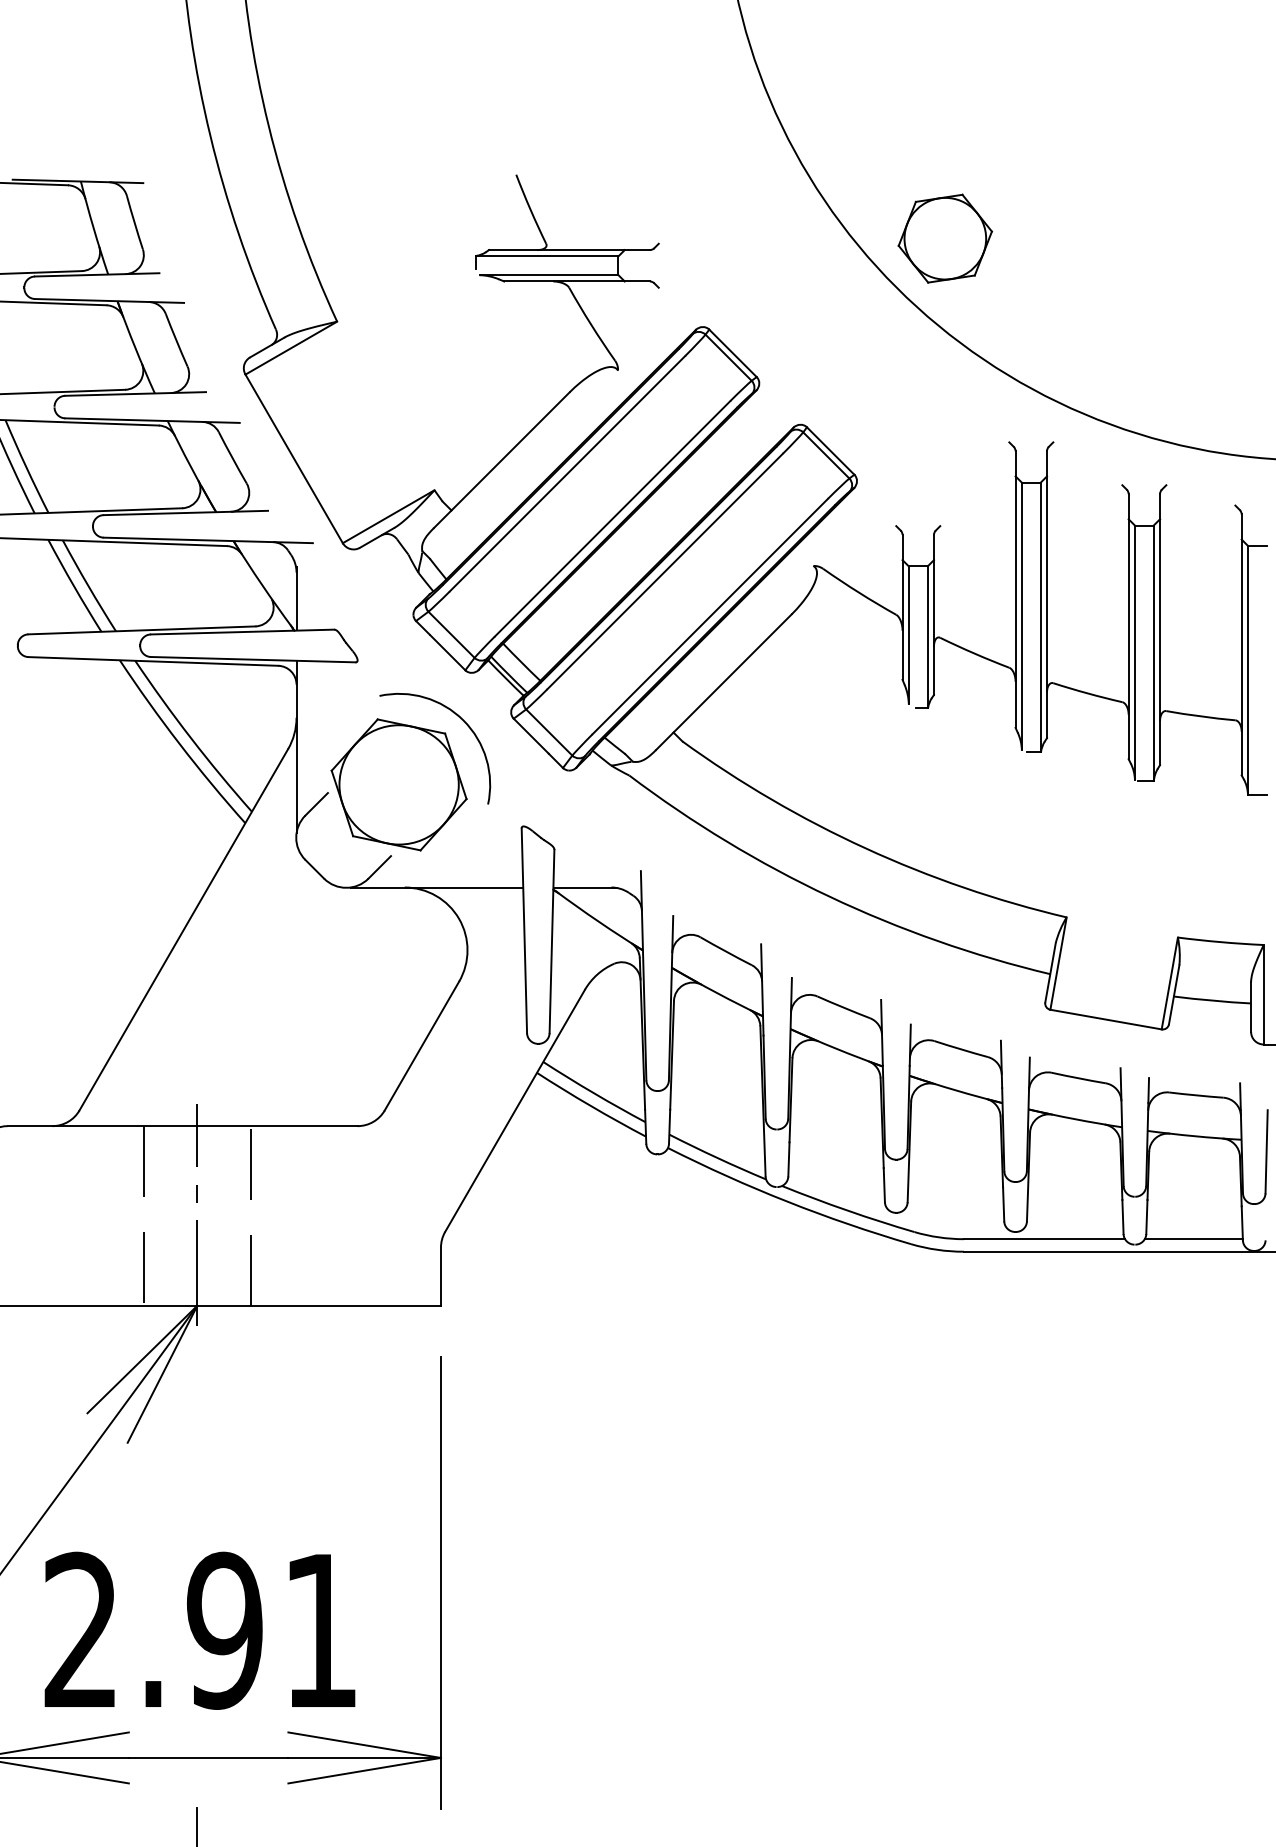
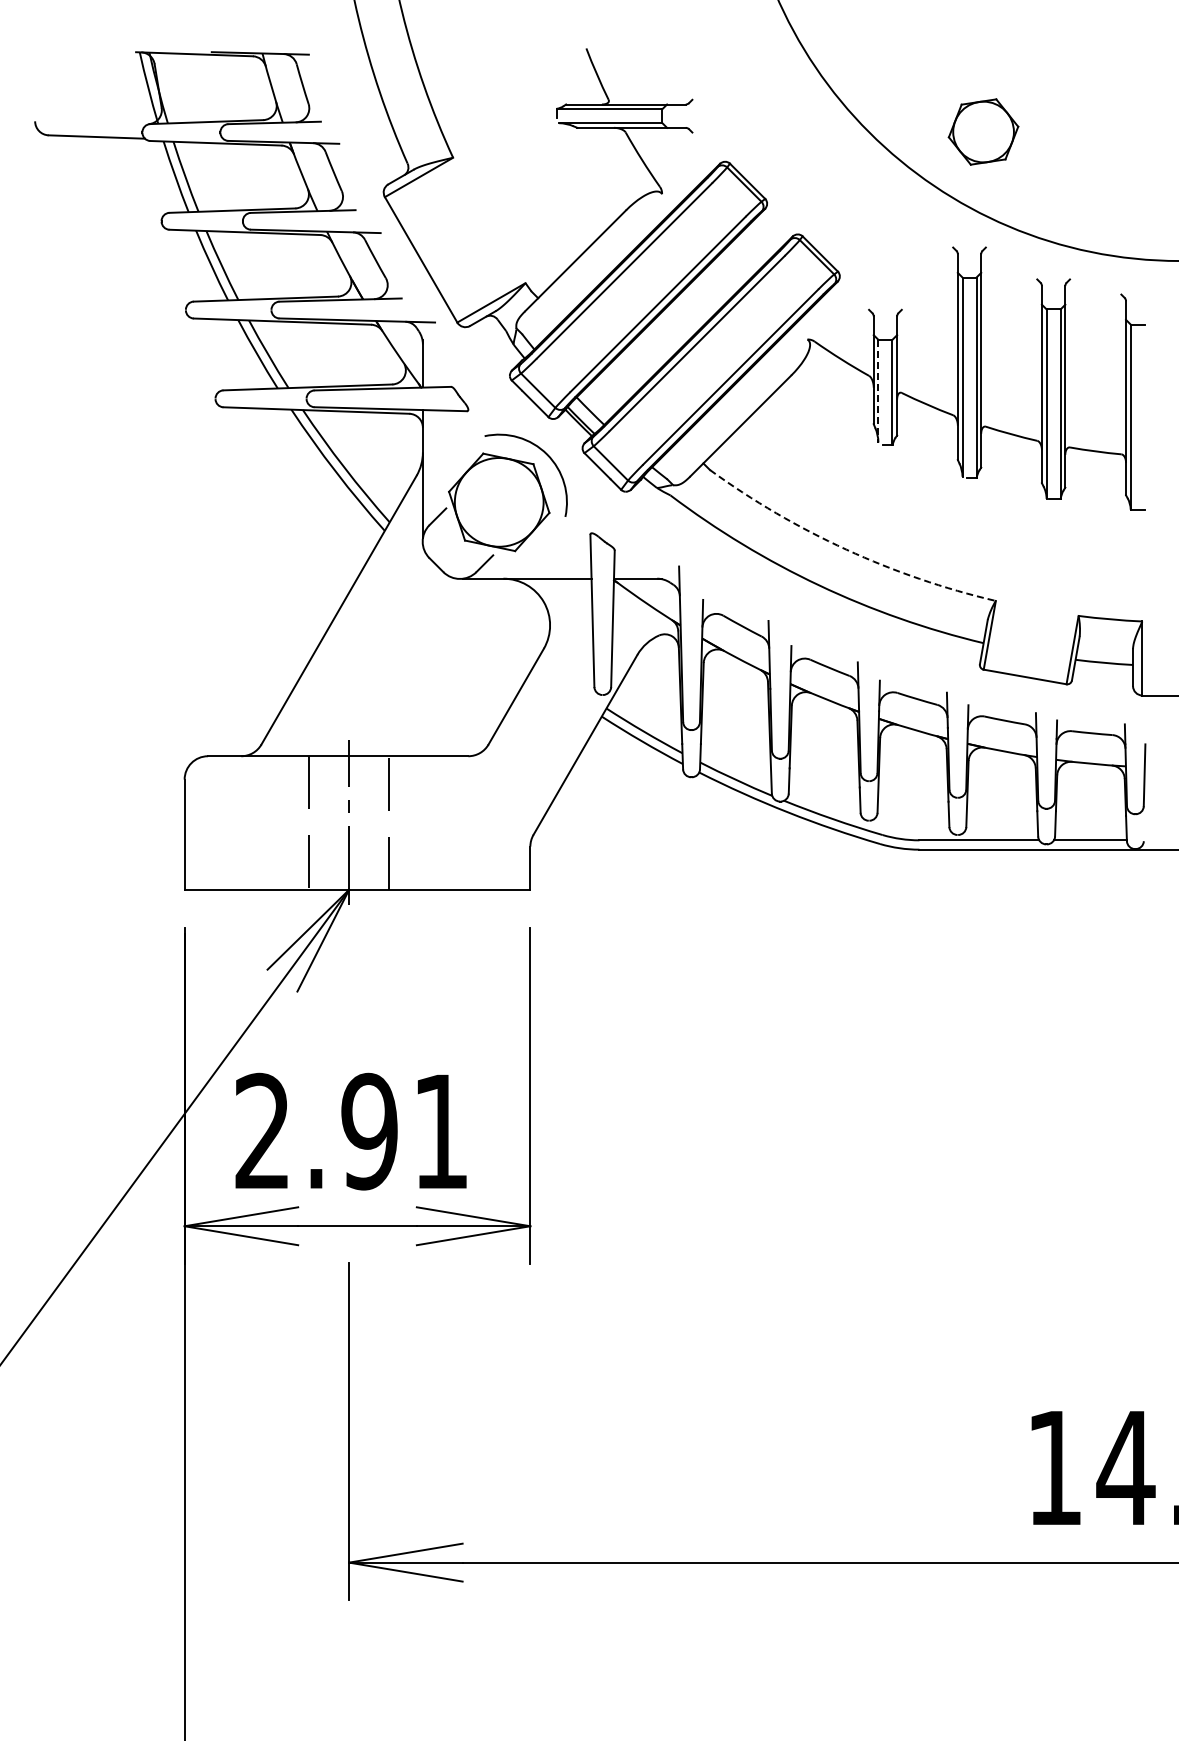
part: (945, 237) -> (983, 131), moved
line: (908, 635) -> (878, 391), solid -> dashed
arc: (865, 848) -> (846, 549), solid -> dashed

